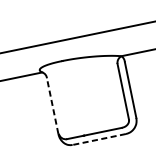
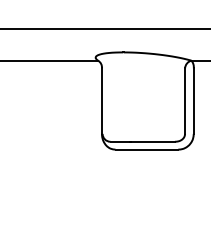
line: (52, 106) -> (101, 101), dashed -> solid
line: (98, 139) -> (146, 149), dashed -> solid

